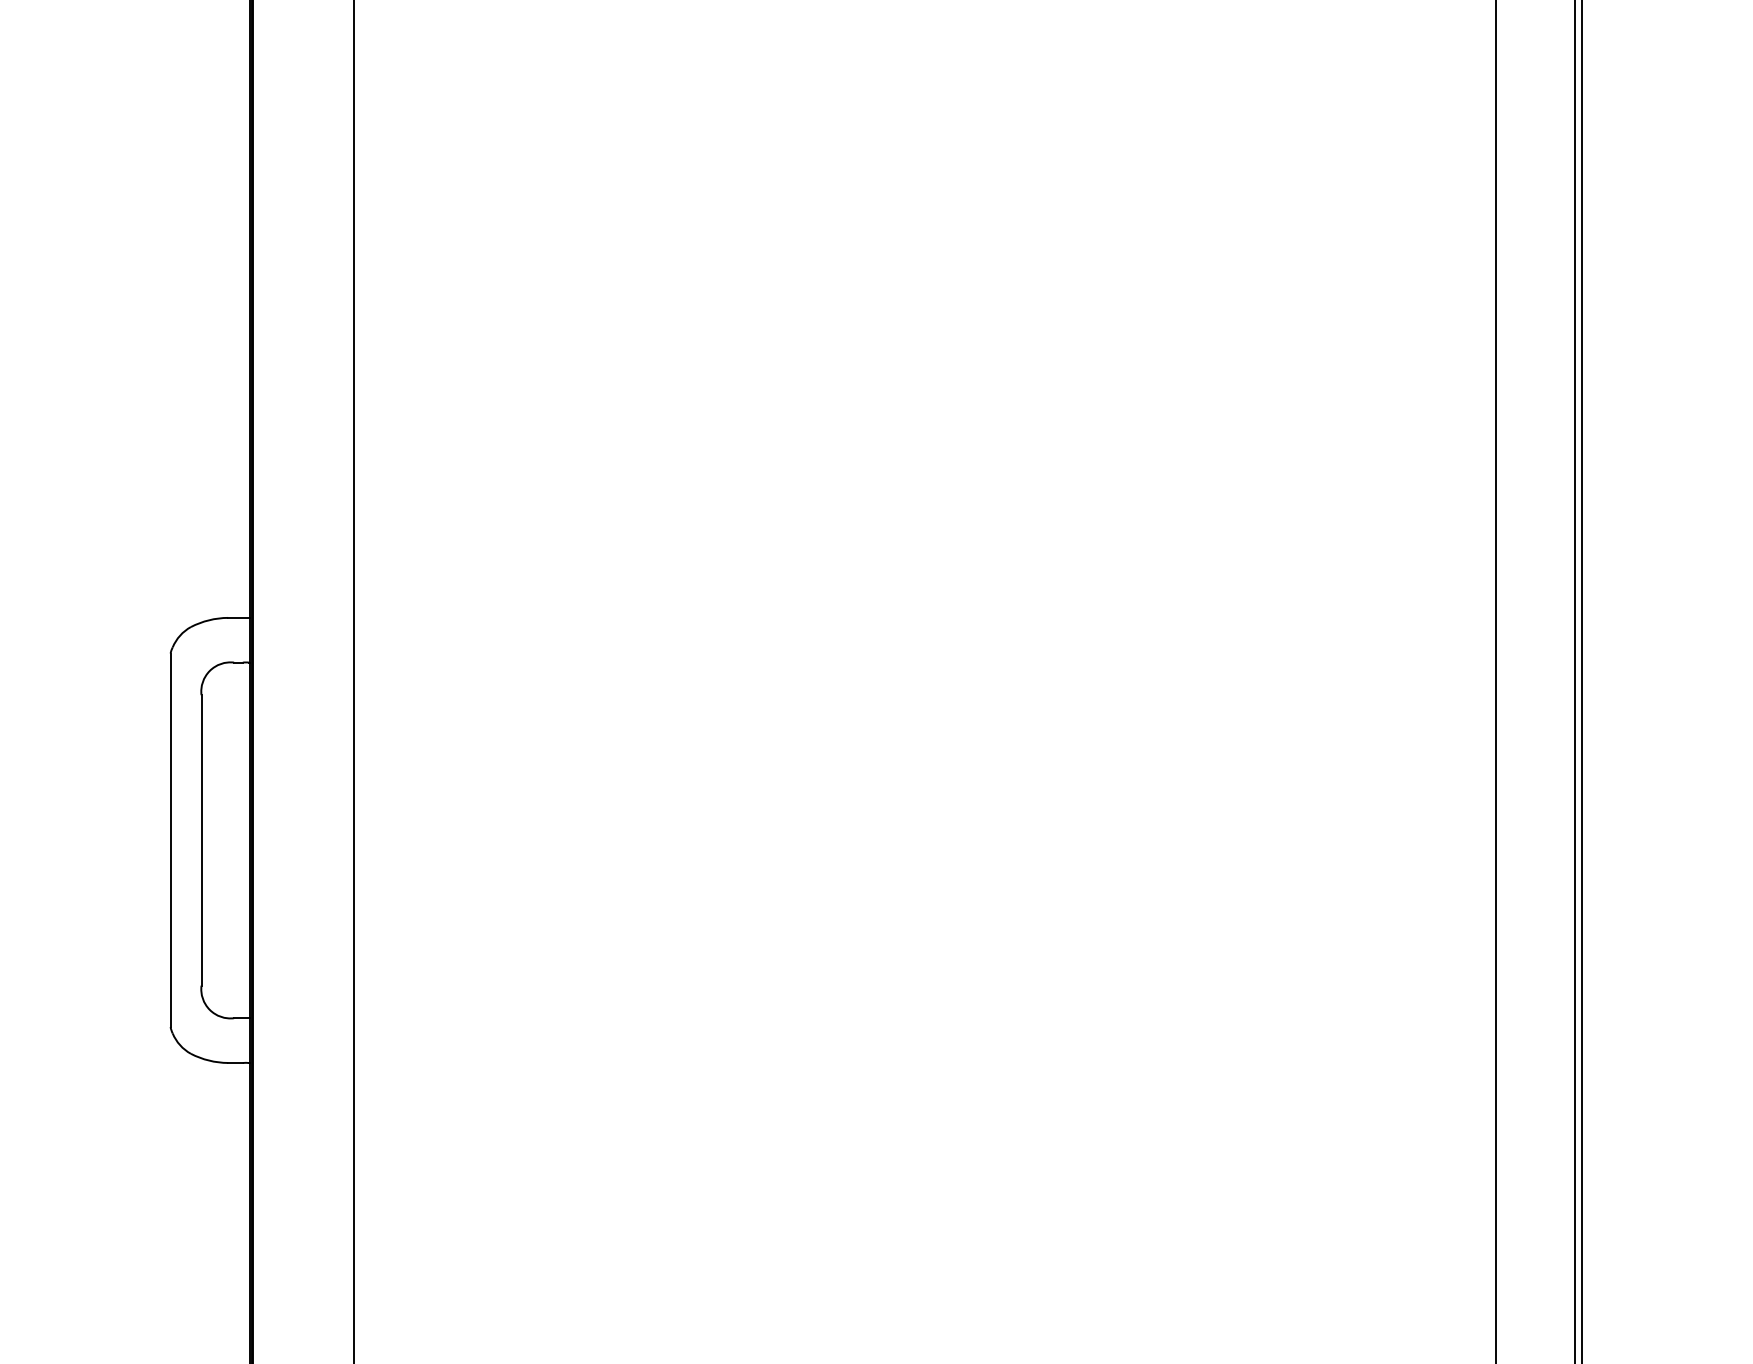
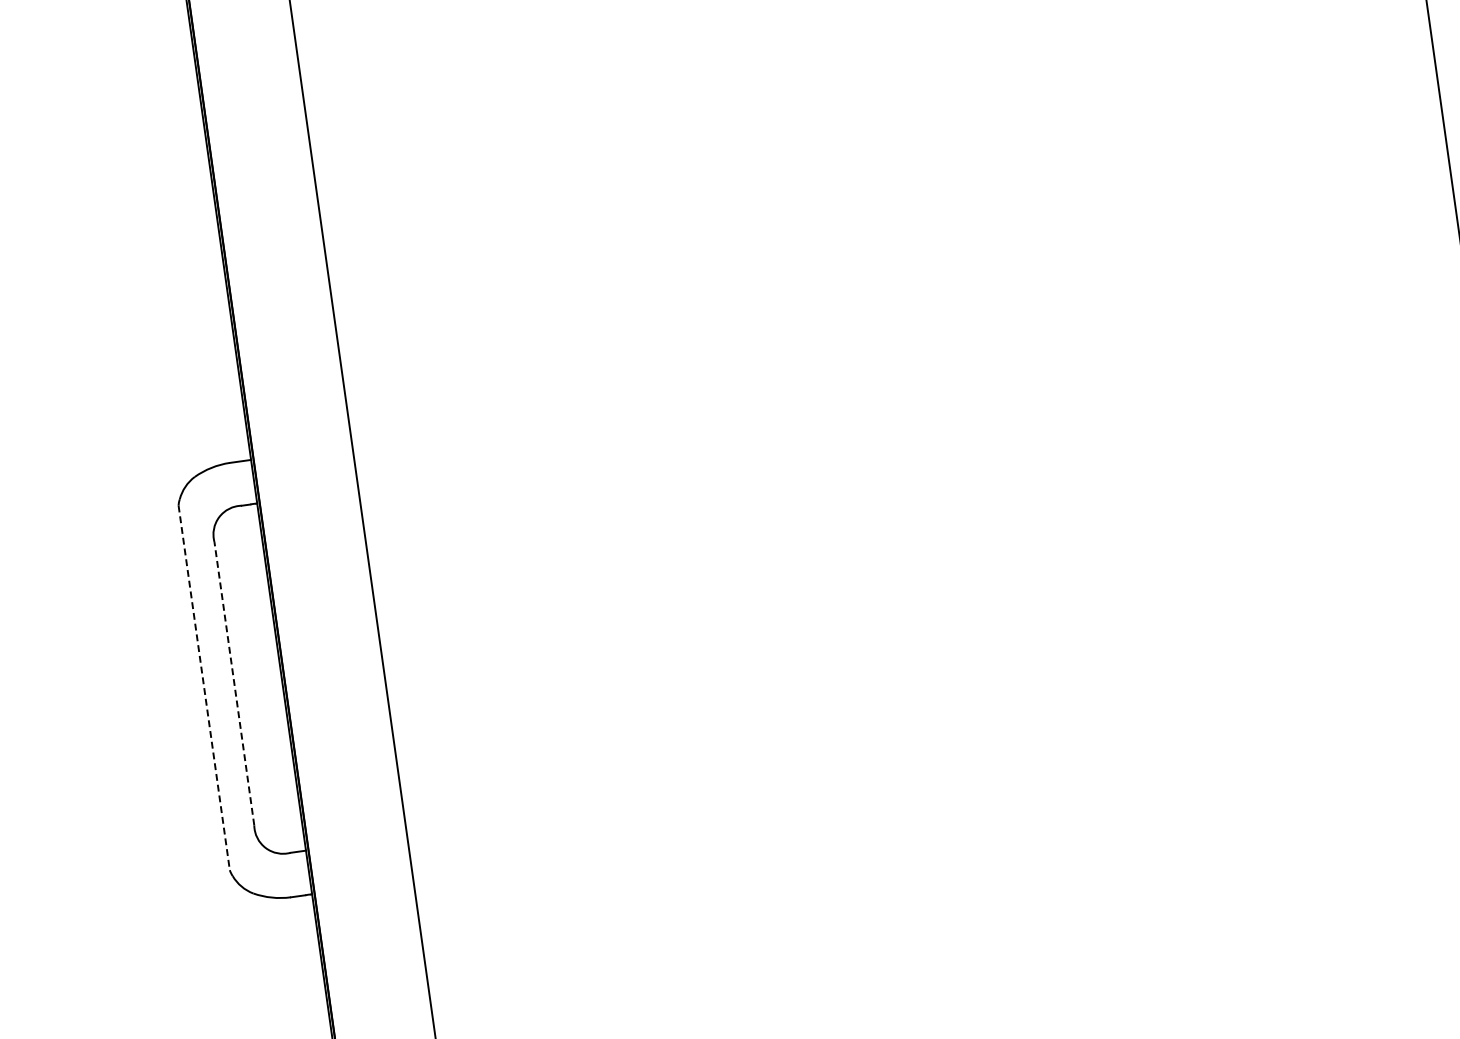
line: (201, 839) -> (234, 682), solid -> dashed
line: (170, 840) -> (204, 688), solid -> dashed

